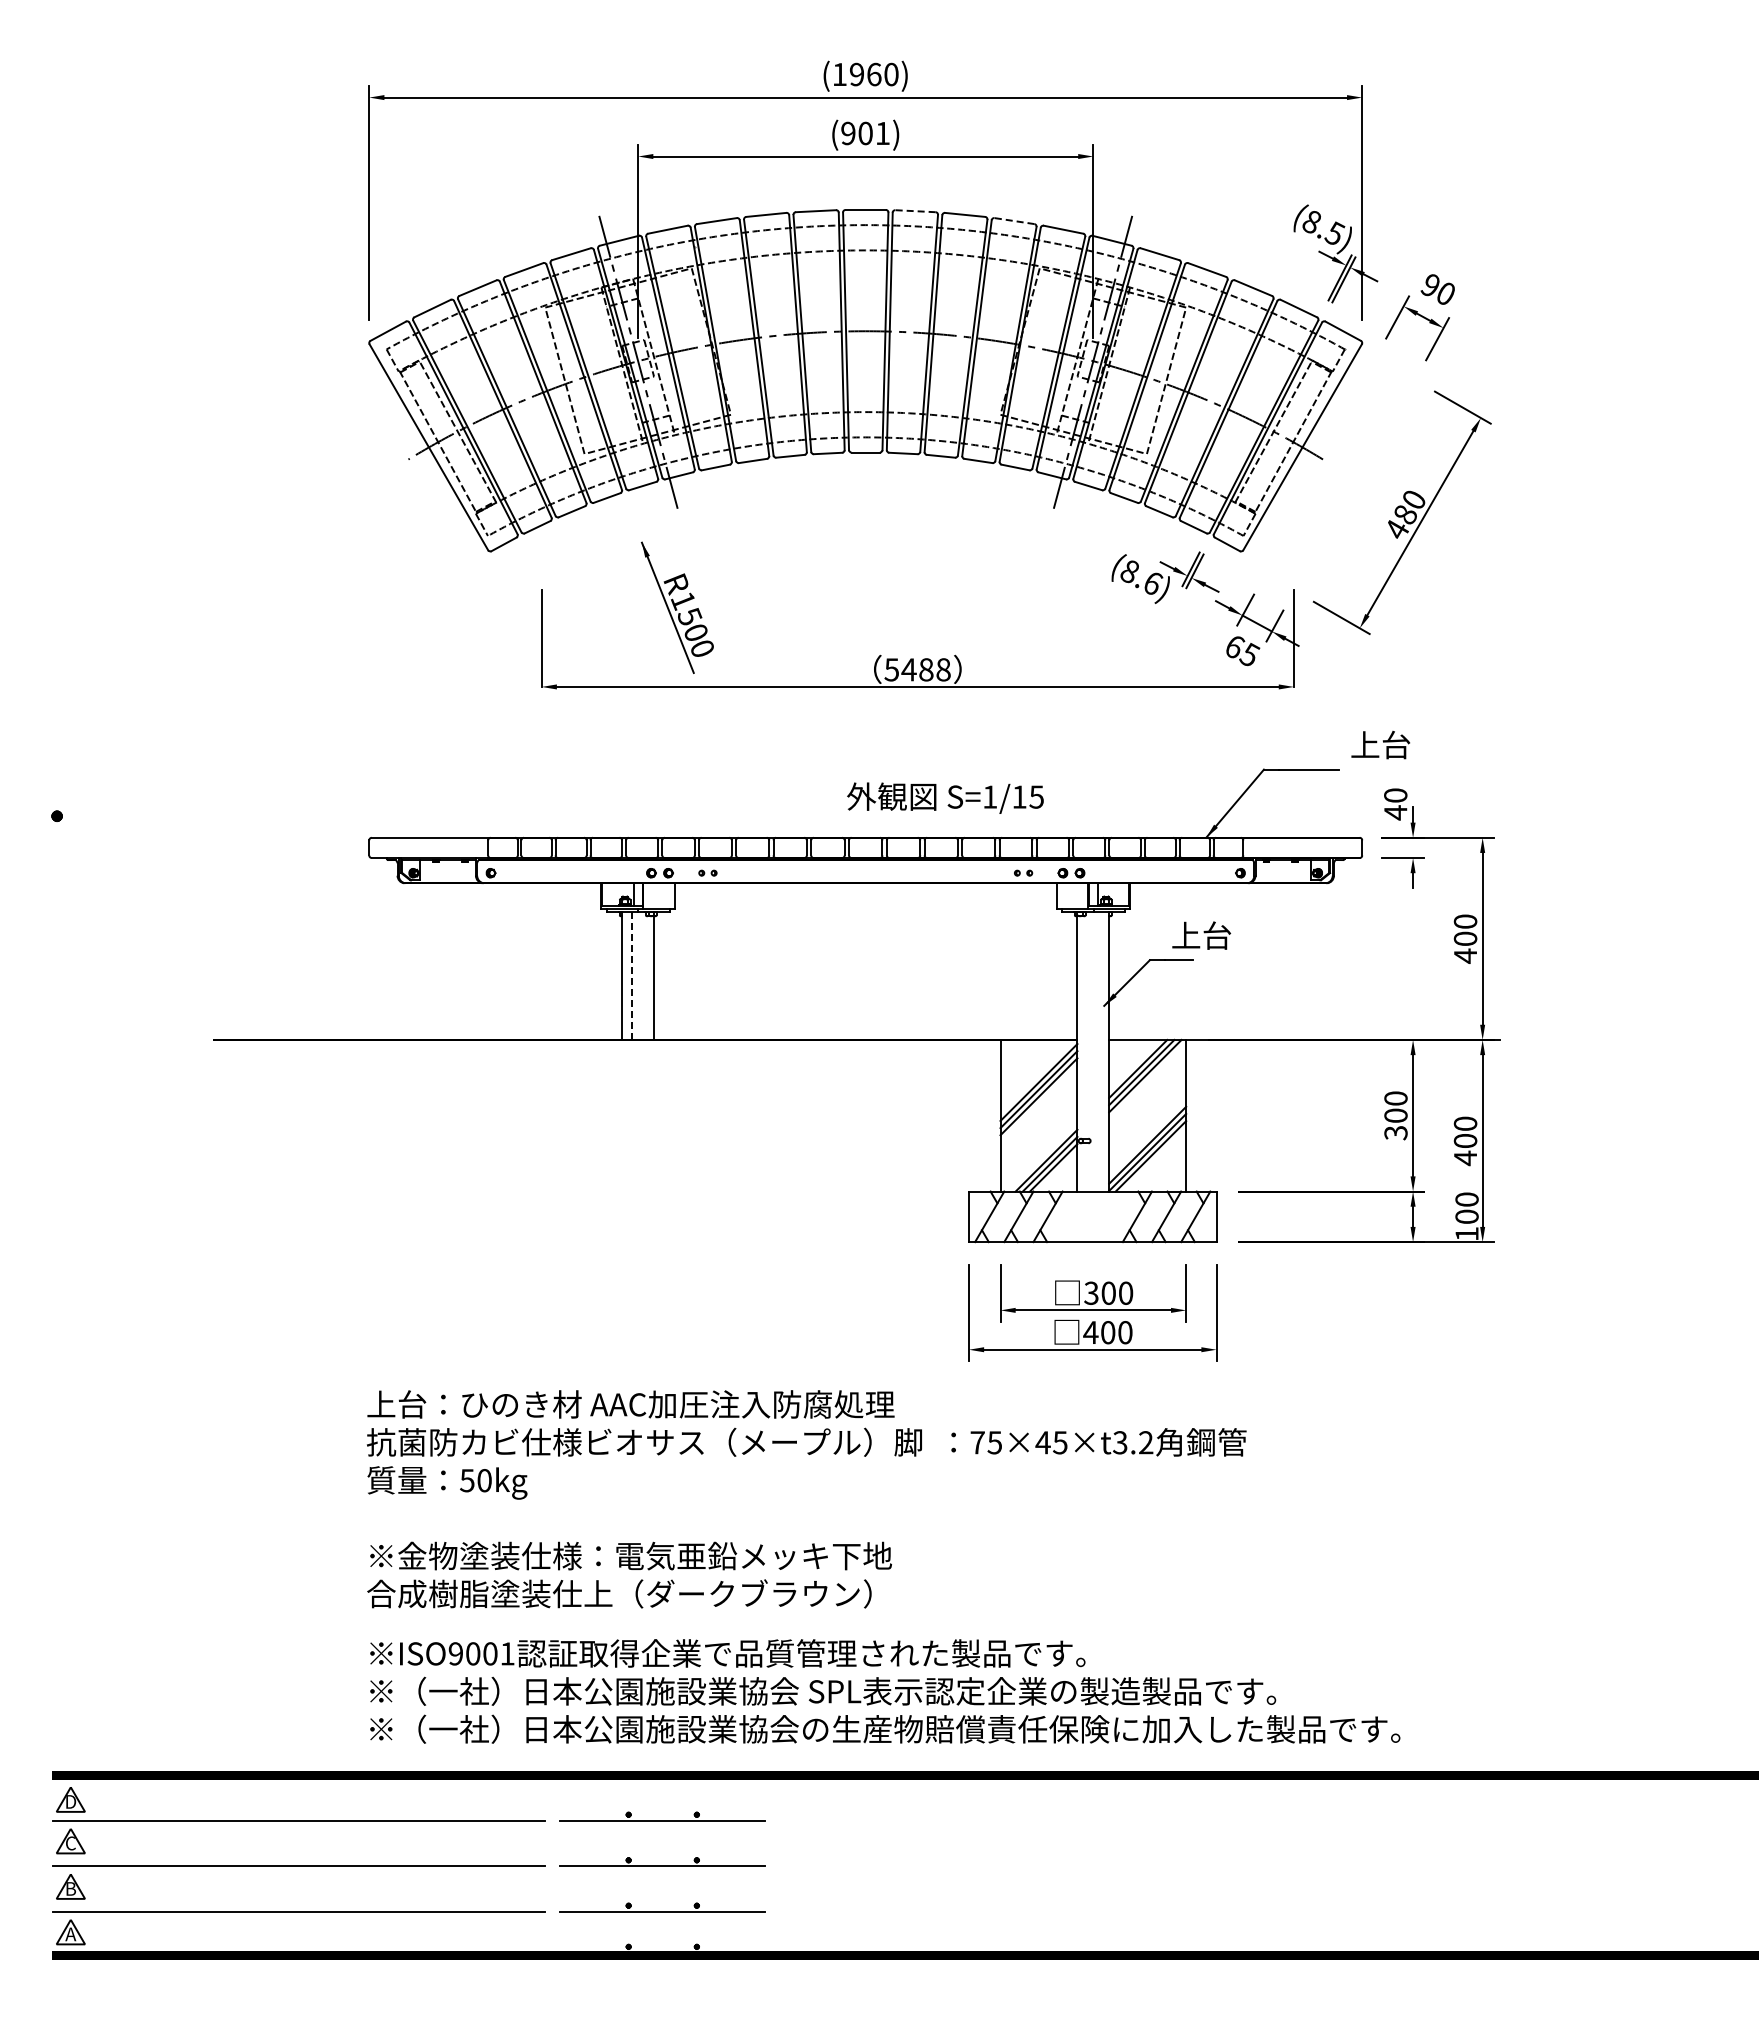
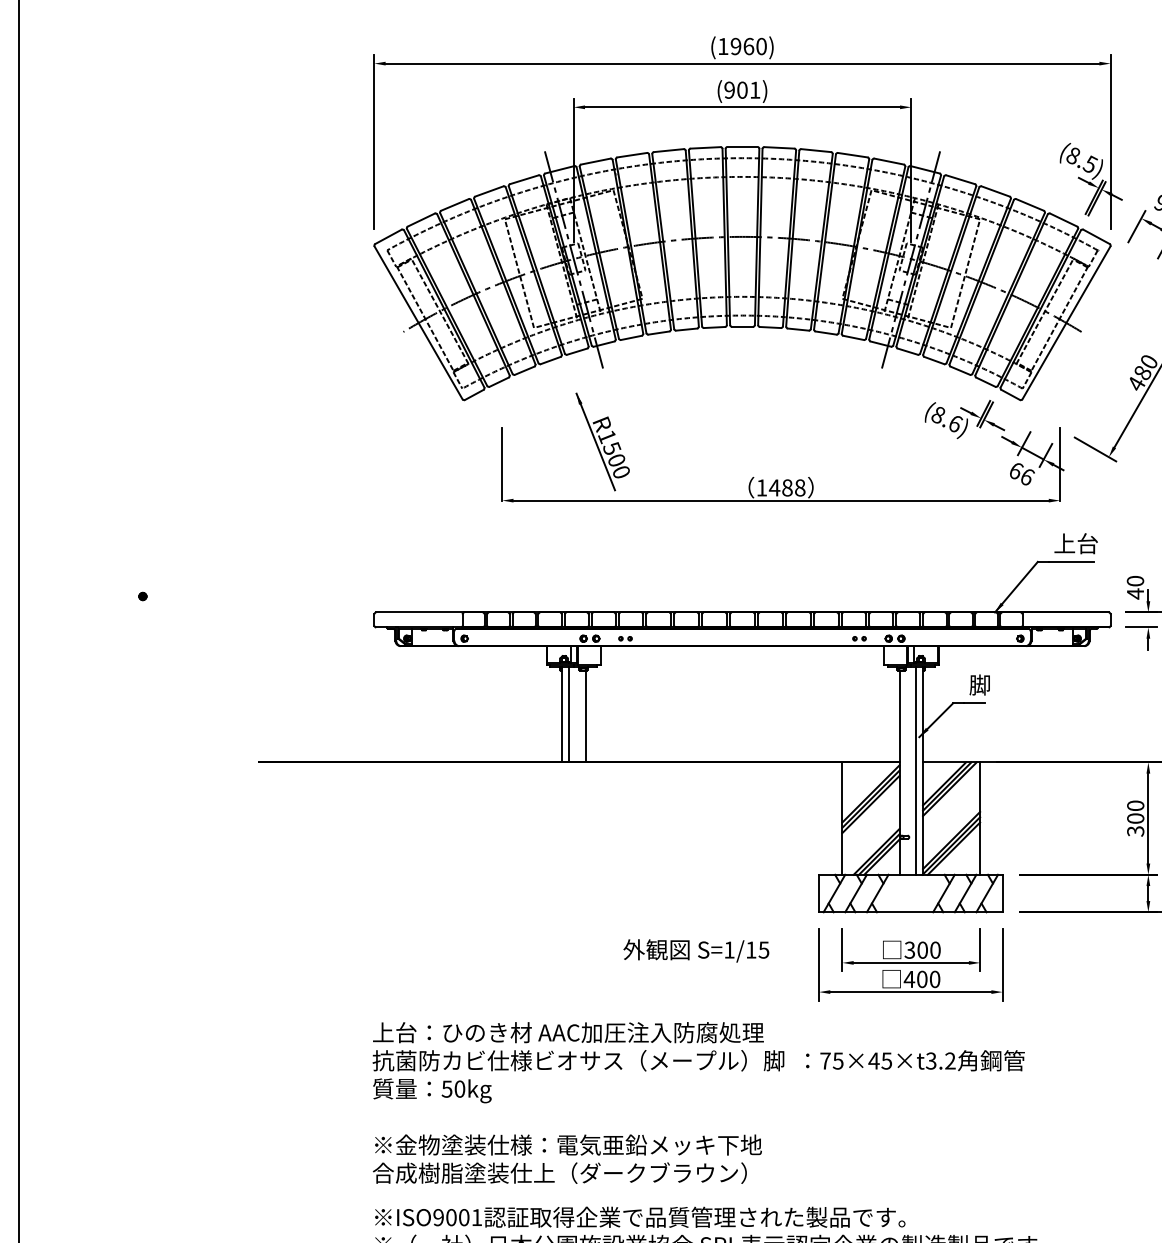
line: (915, 211) -> (779, 148), dashed -> solid
line: (1014, 221) -> (852, 155), dashed -> solid
text: (1249, 654) -> (1027, 476), 65 -> 66
text: (891, 669) -> (761, 487), 5488 -> 1488
text: (1380, 744) -> (1076, 543), moved
text: (945, 797) -> (696, 950), moved
text: (1201, 935) -> (991, 684), 上台 -> 脚
line: (632, 976) -> (569, 715), dashed -> solid
line: (1099, 1051) -> (915, 770), added

